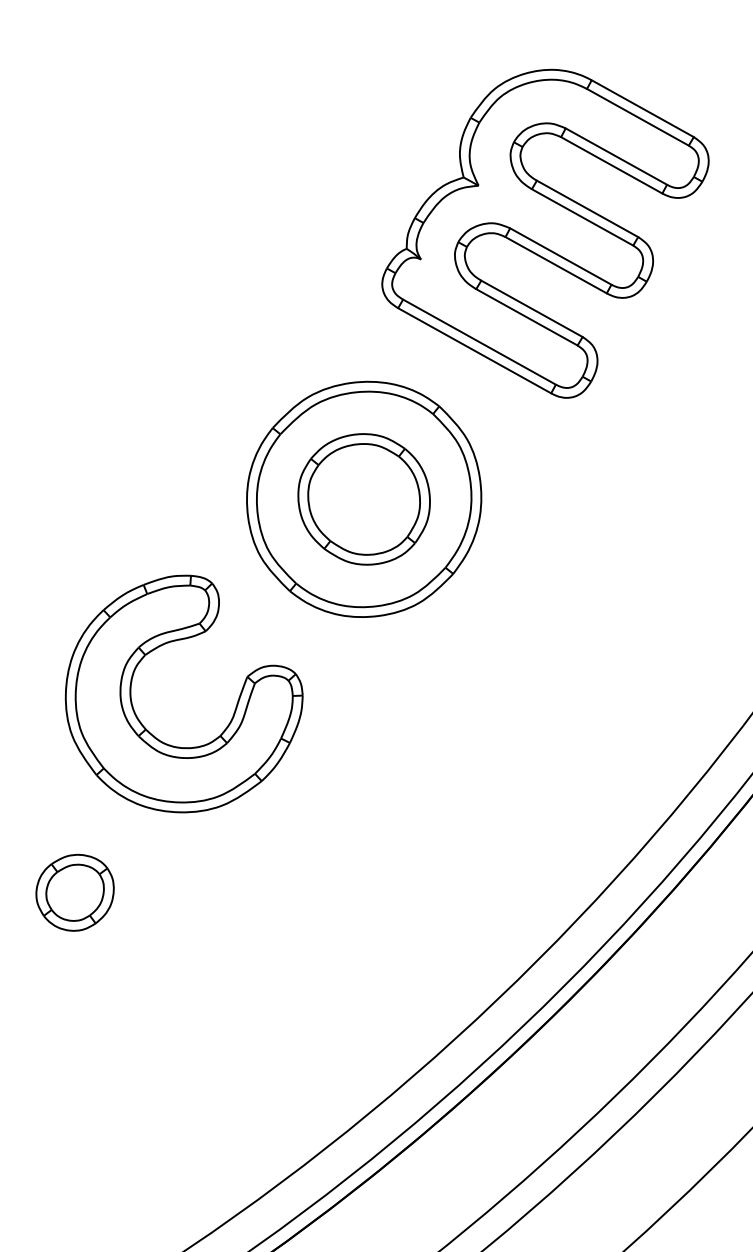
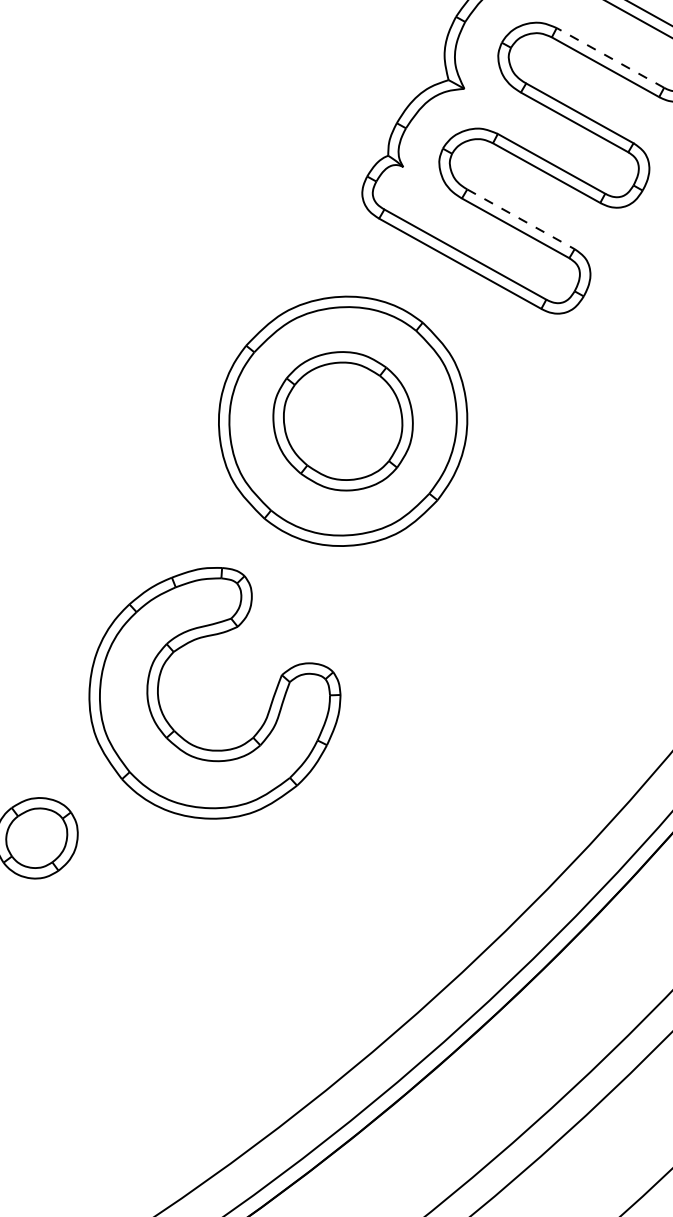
line: (616, 156) -> (610, 57), solid -> dashed
line: (531, 308) -> (520, 218), solid -> dashed
part: (140, 720) -> (168, 721), moved

